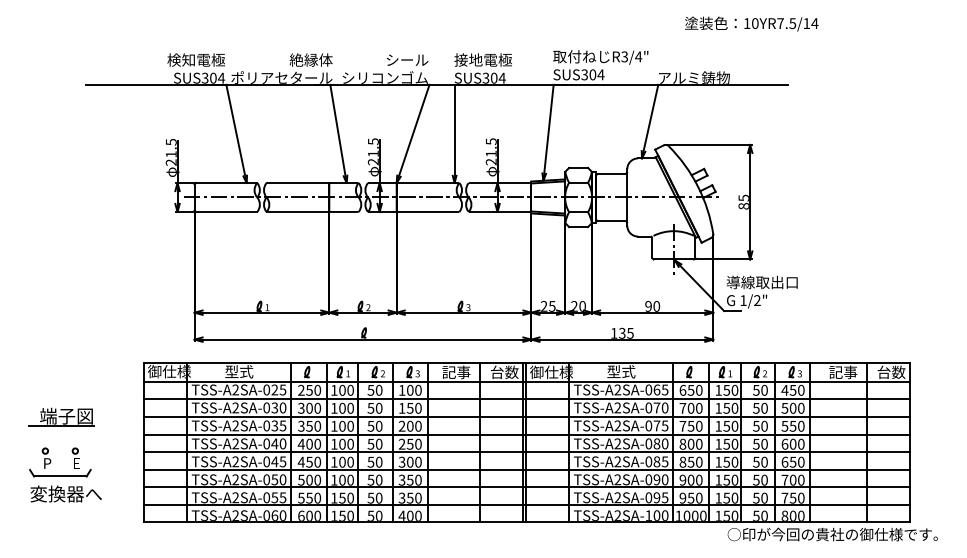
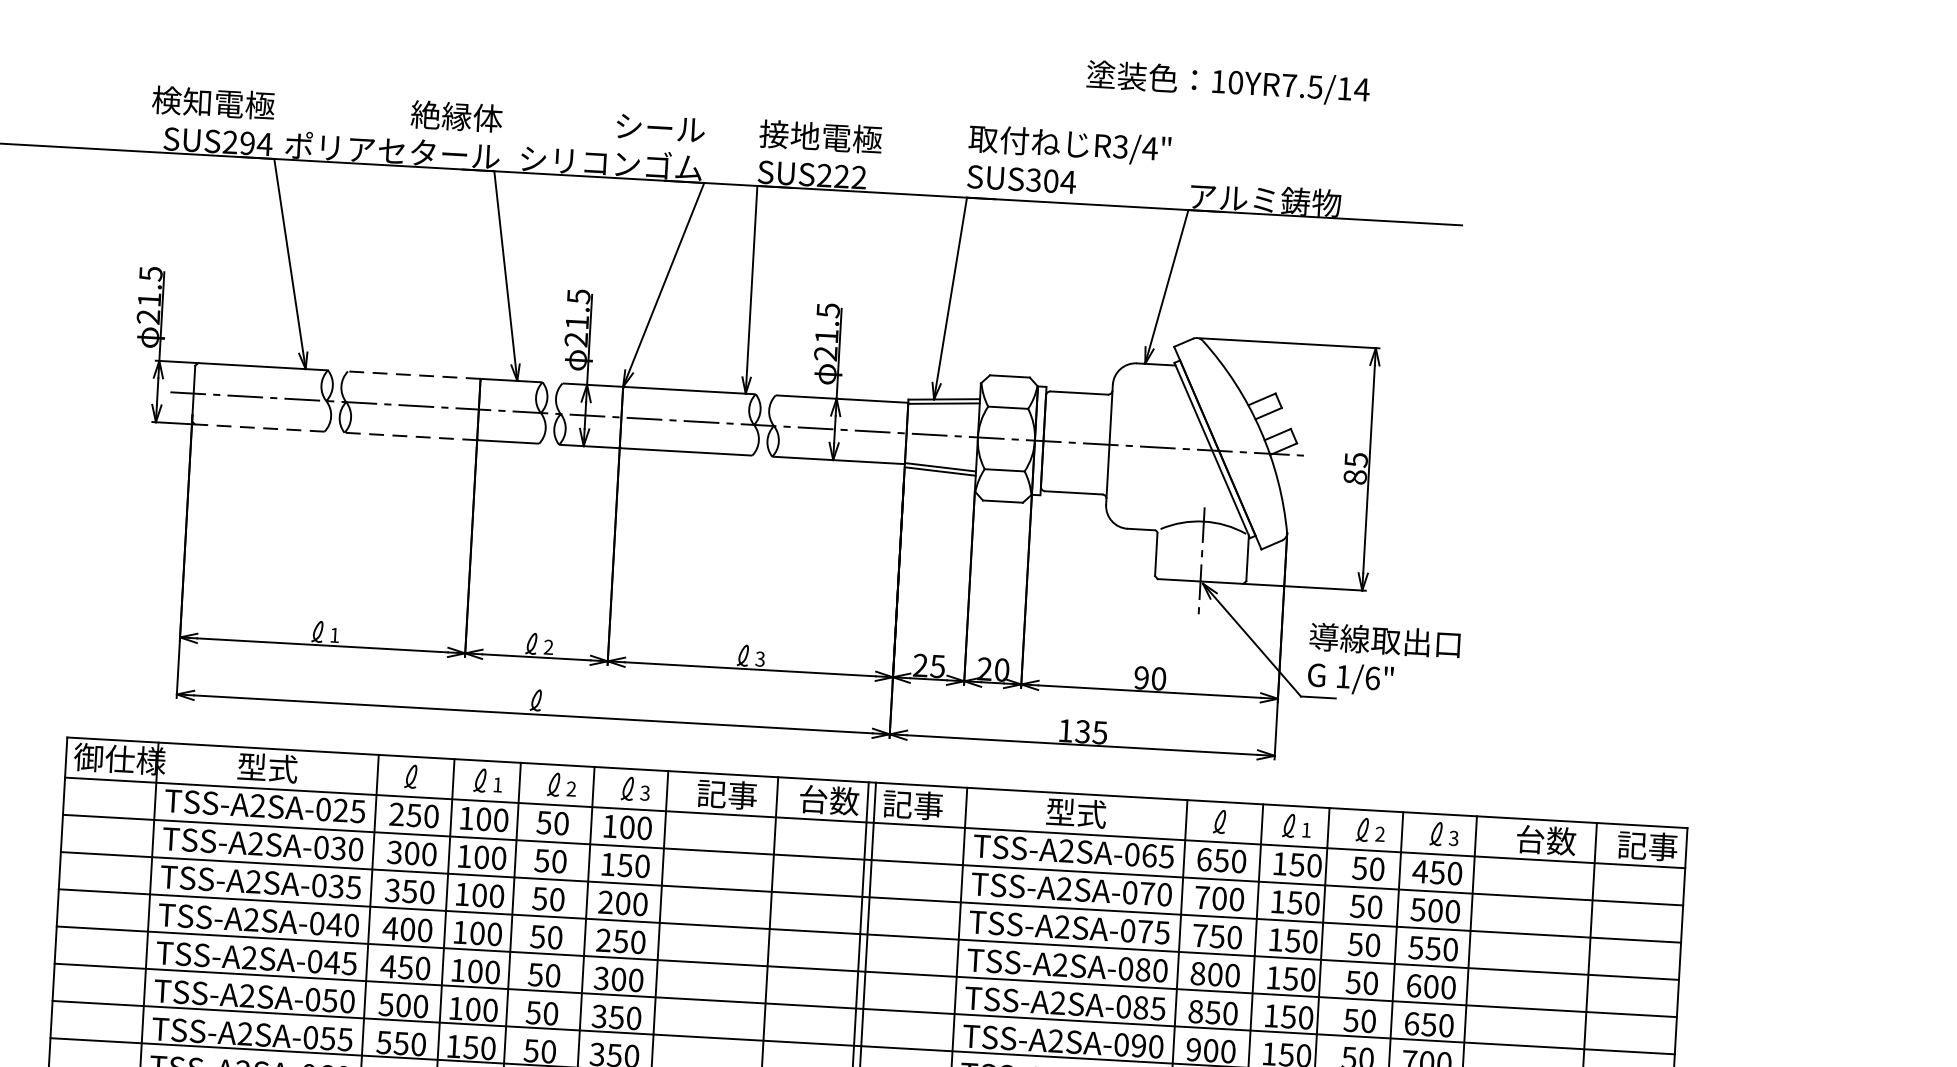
text: (751, 23) -> (1227, 82), moved
text: (208, 77) -> (237, 141), SUS304 -> SUS294
text: (493, 77) -> (840, 175), SUS304 -> SUS222
line: (297, 183) -> (413, 376), solid -> dashed
line: (226, 211) -> (259, 427), solid -> dashed
line: (297, 211) -> (409, 435), solid -> dashed
text: (757, 300) -> (1372, 678), 1/2" -> 1/6"
text: (551, 372) -> (928, 806), 御仕様 -> 記事
text: (843, 372) -> (1546, 840), 記事 -> 台数
text: (891, 372) -> (1647, 846), 台数 -> 記事

